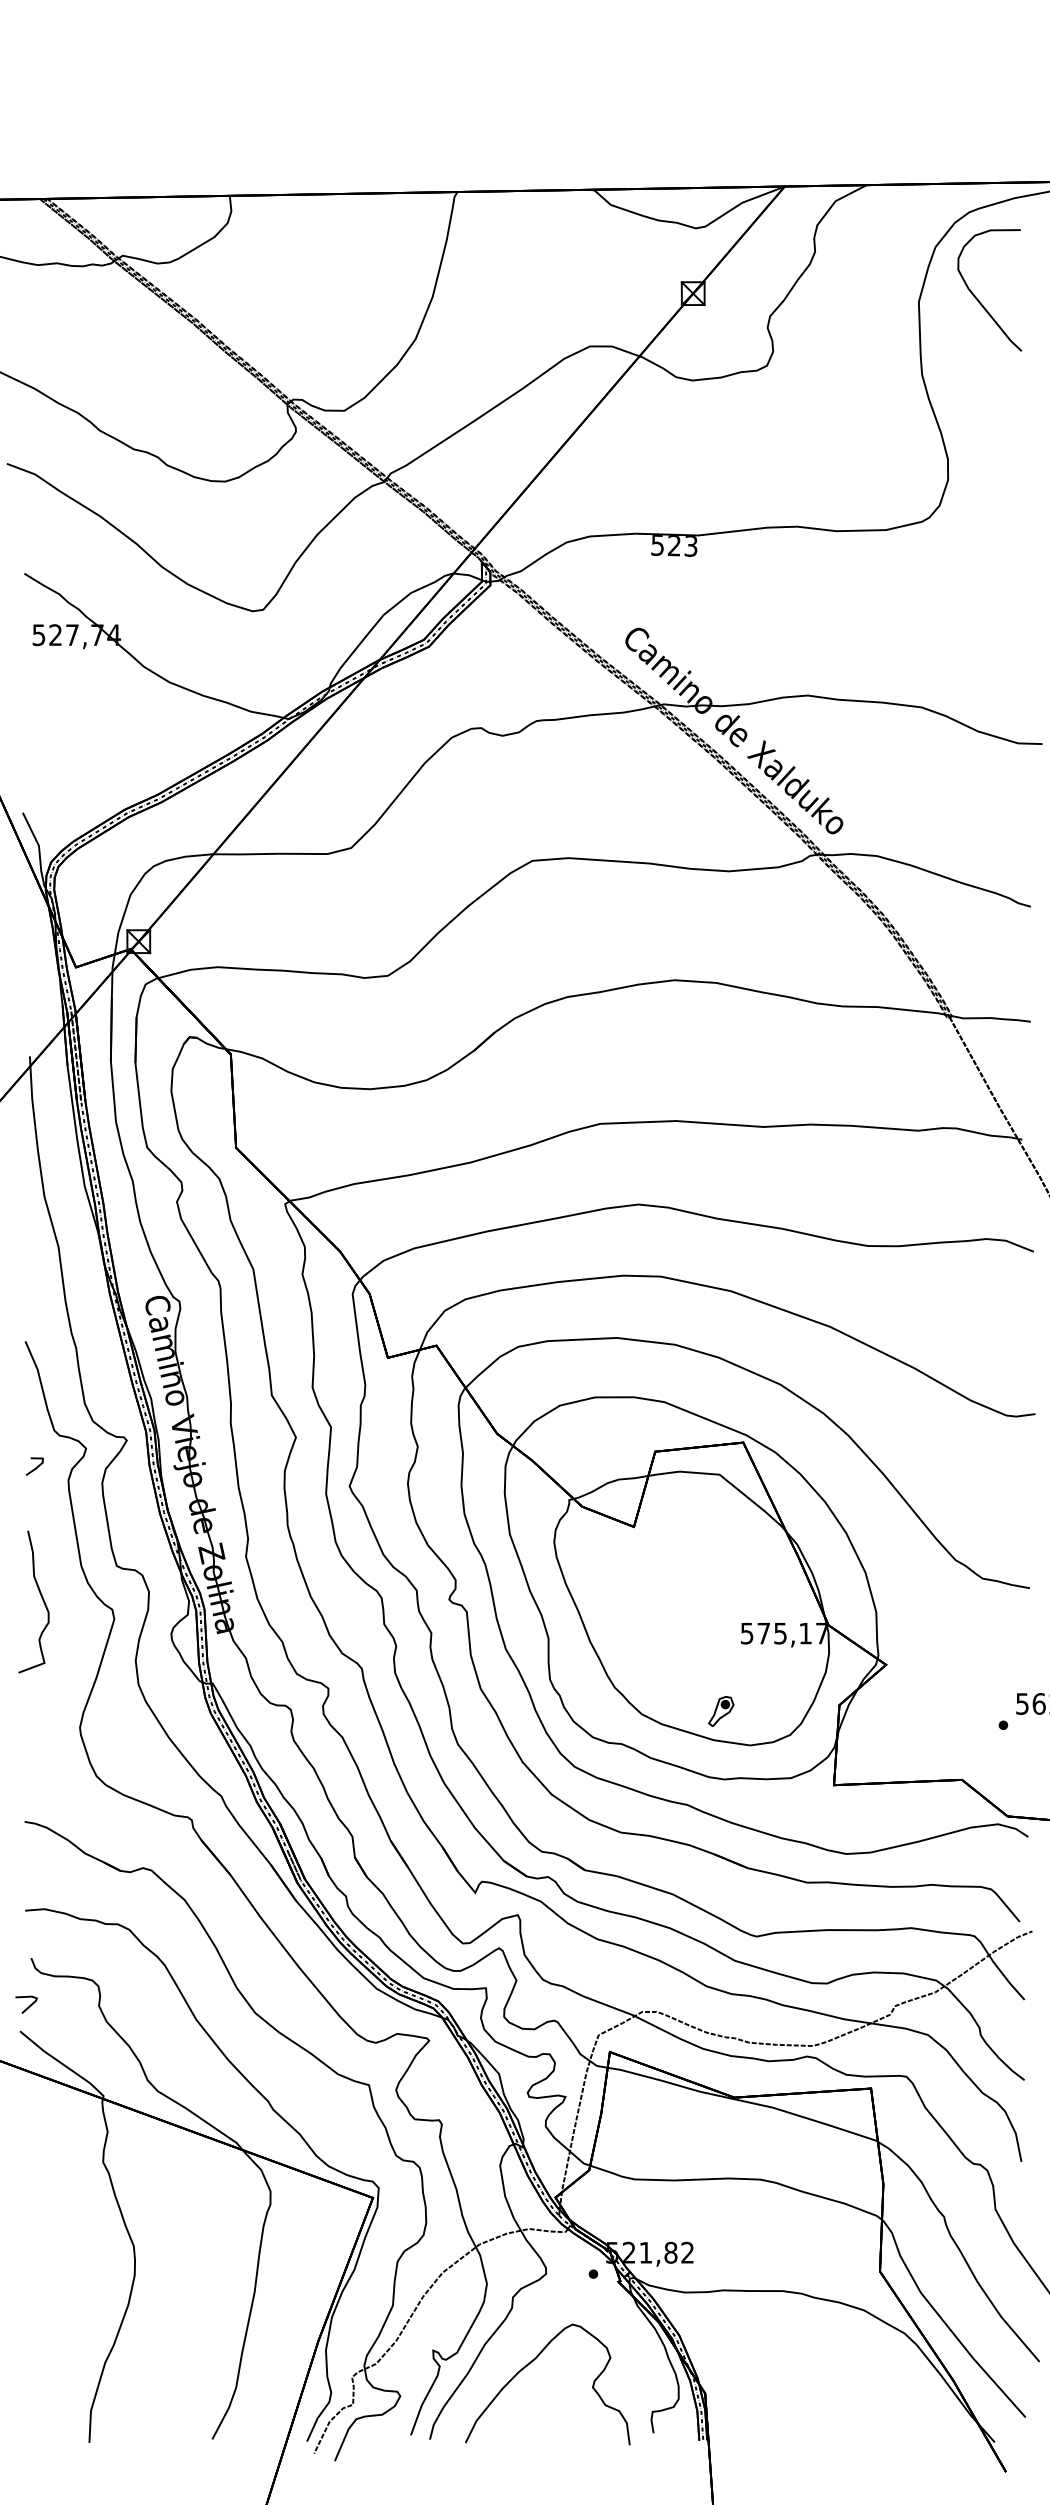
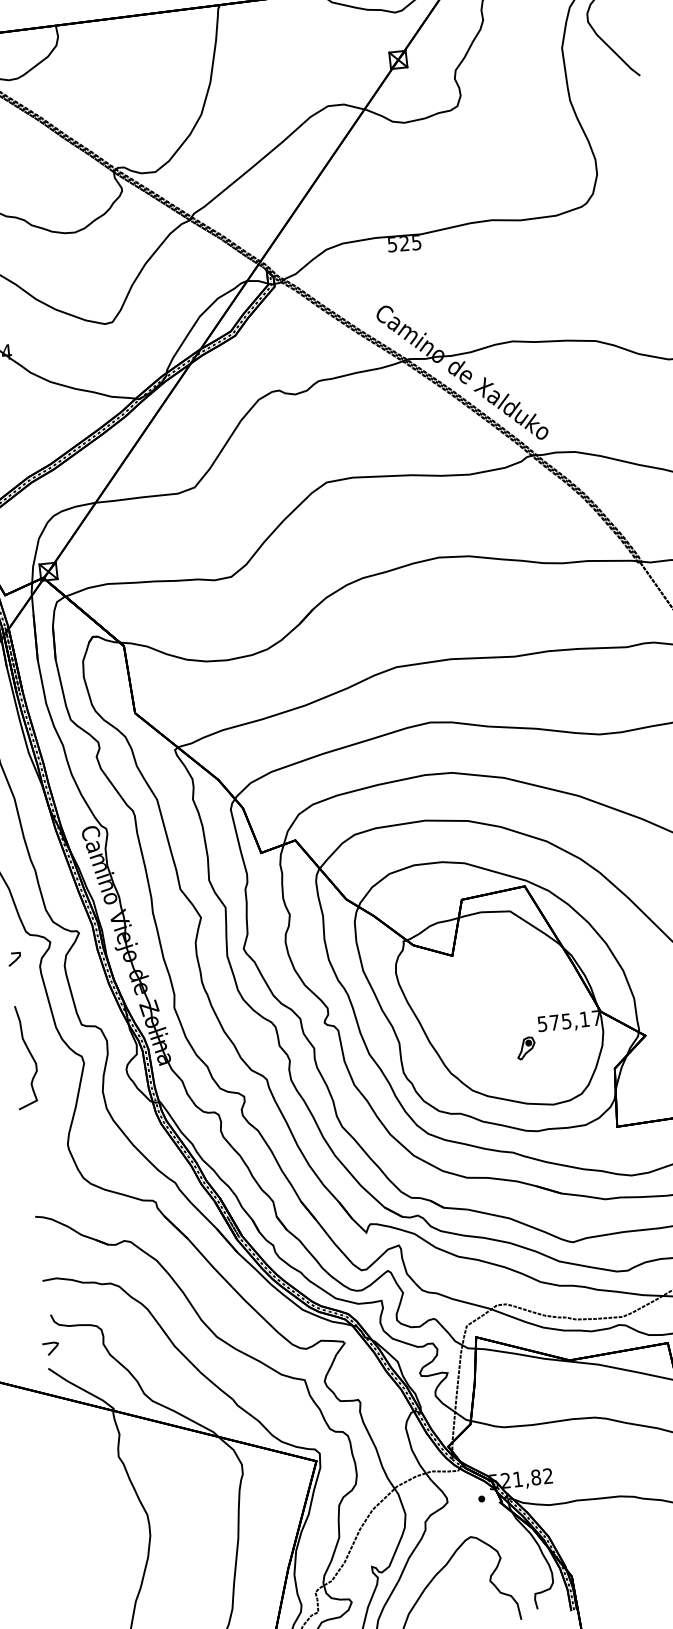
text: (691, 546) -> (416, 242), 523 -> 525
part: (721, 1711) -> (526, 1048), moved

